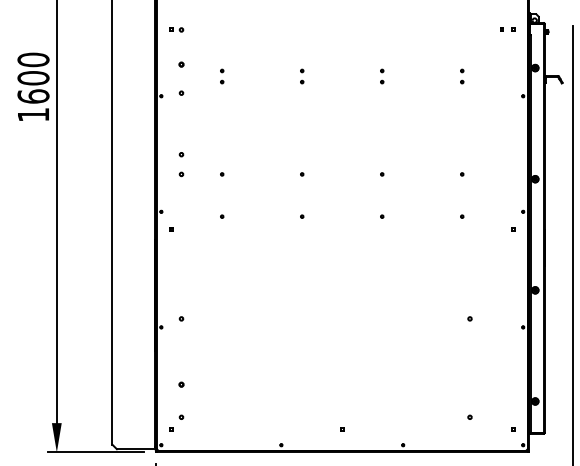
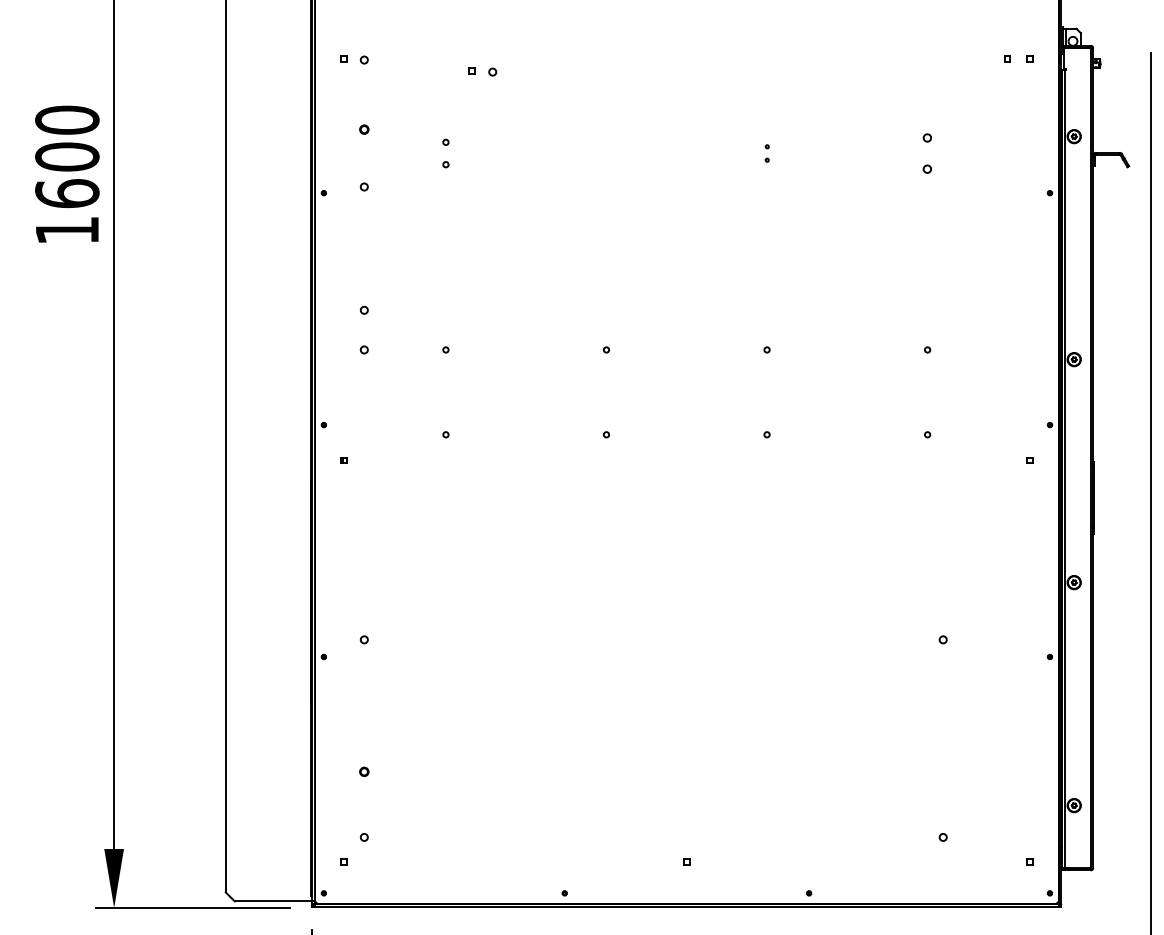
part: (240, 35) -> (482, 71), added
part: (302, 76) -> (607, 153), removed
part: (382, 76) -> (767, 153), size x0.6
part: (462, 76) -> (928, 153), size x1.4

